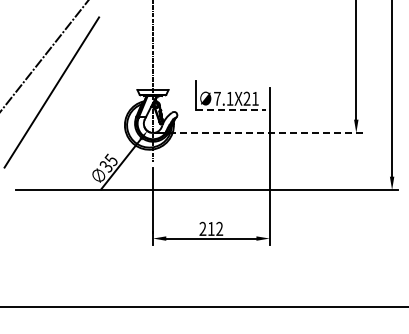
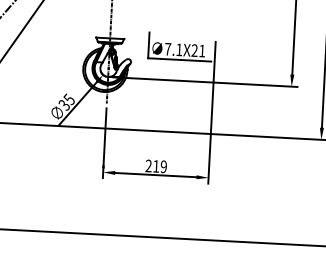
line: (231, 109) -> (180, 59), dashed -> solid
line: (260, 132) -> (205, 81), dashed -> solid
text: (219, 229) -> (163, 167), 212 -> 219

